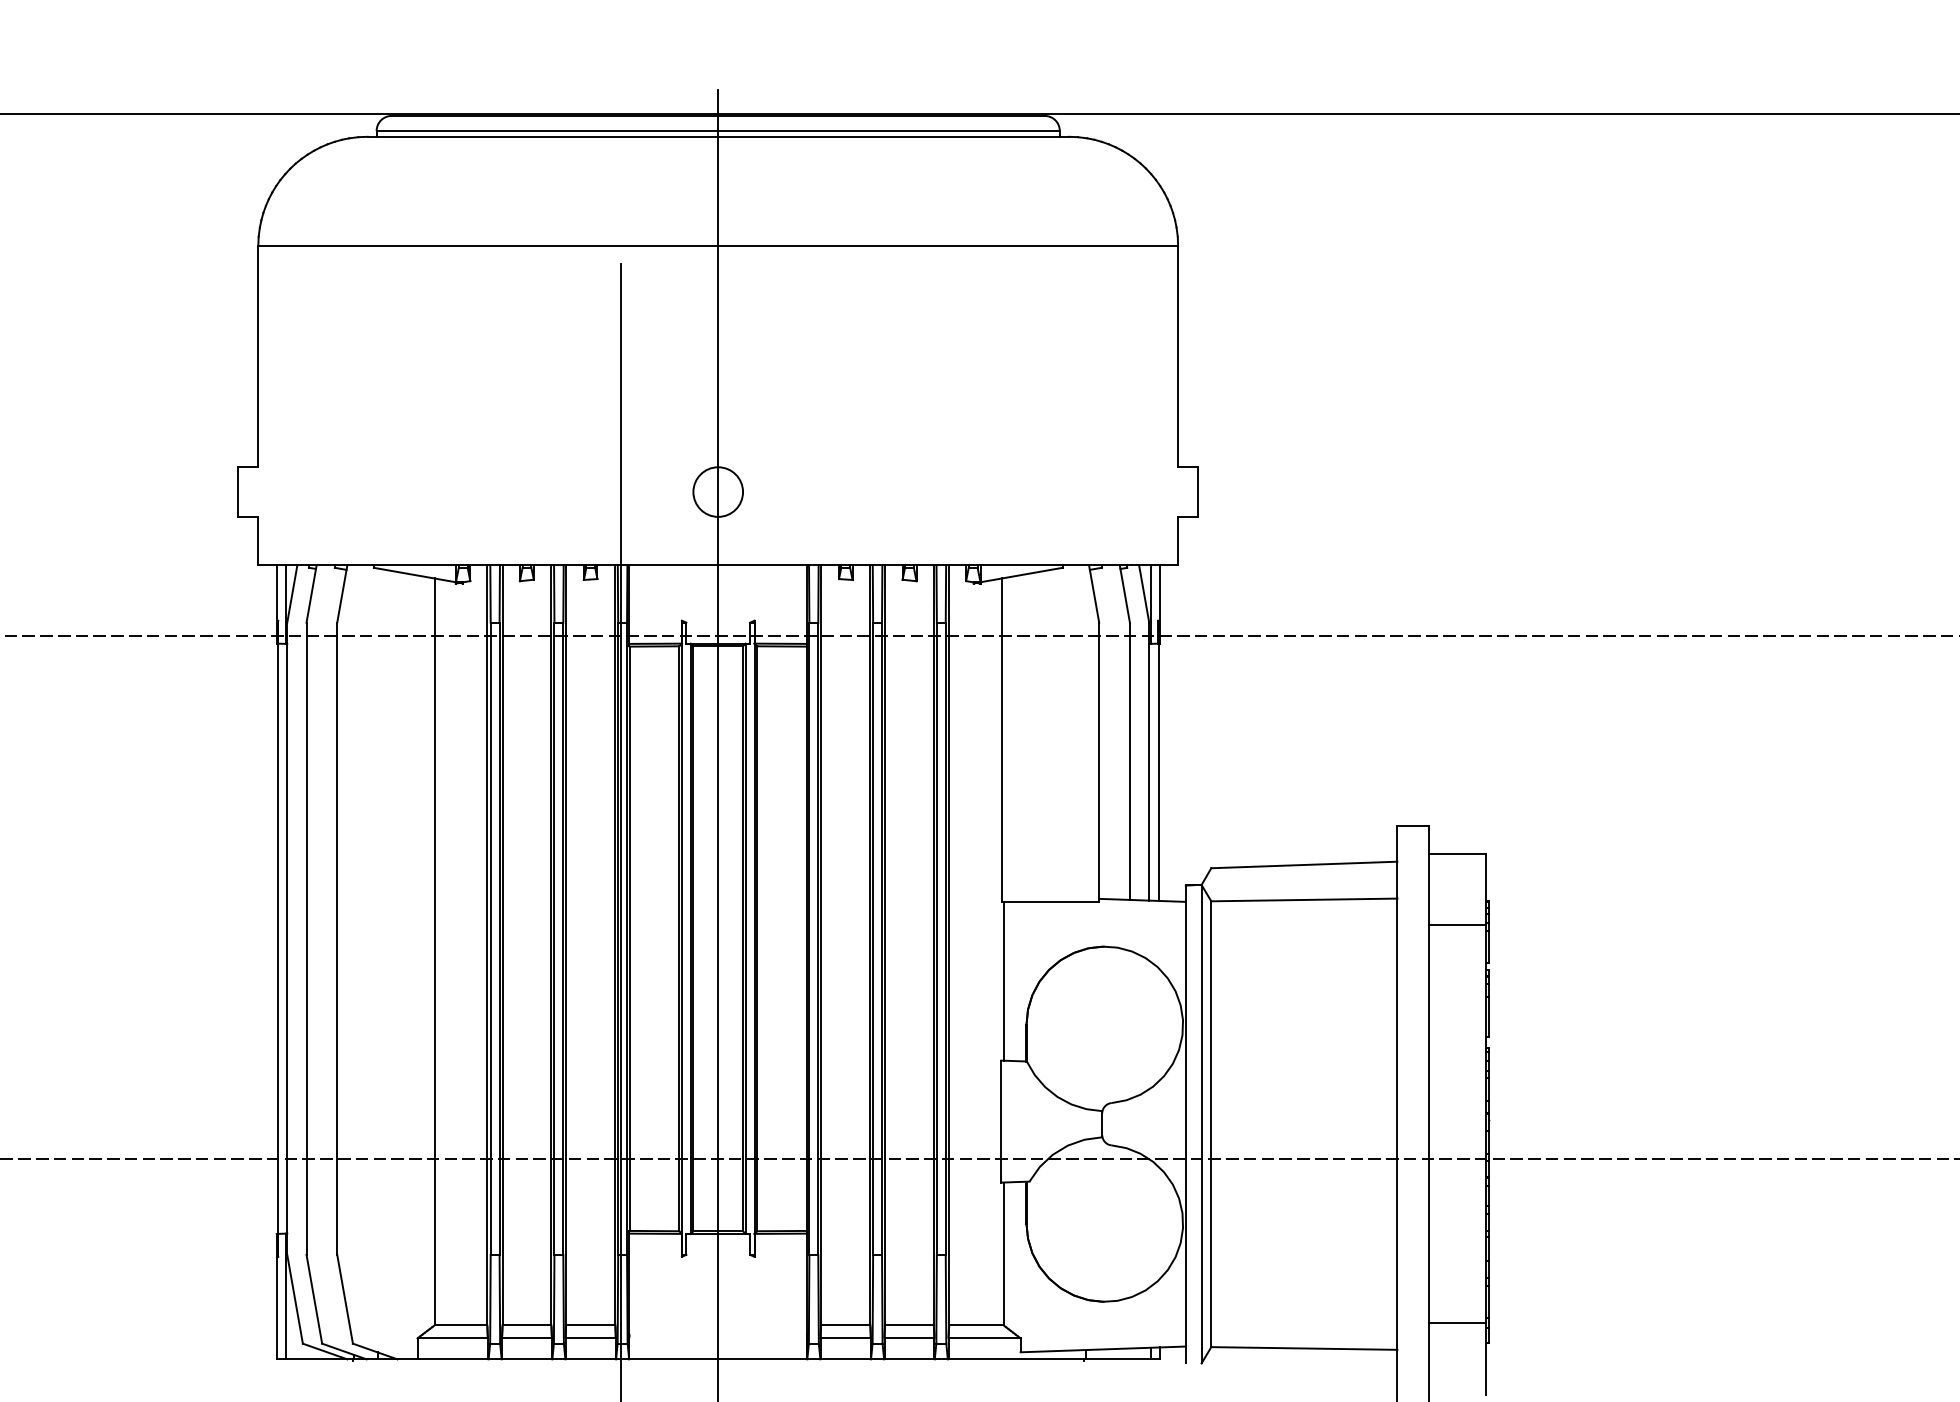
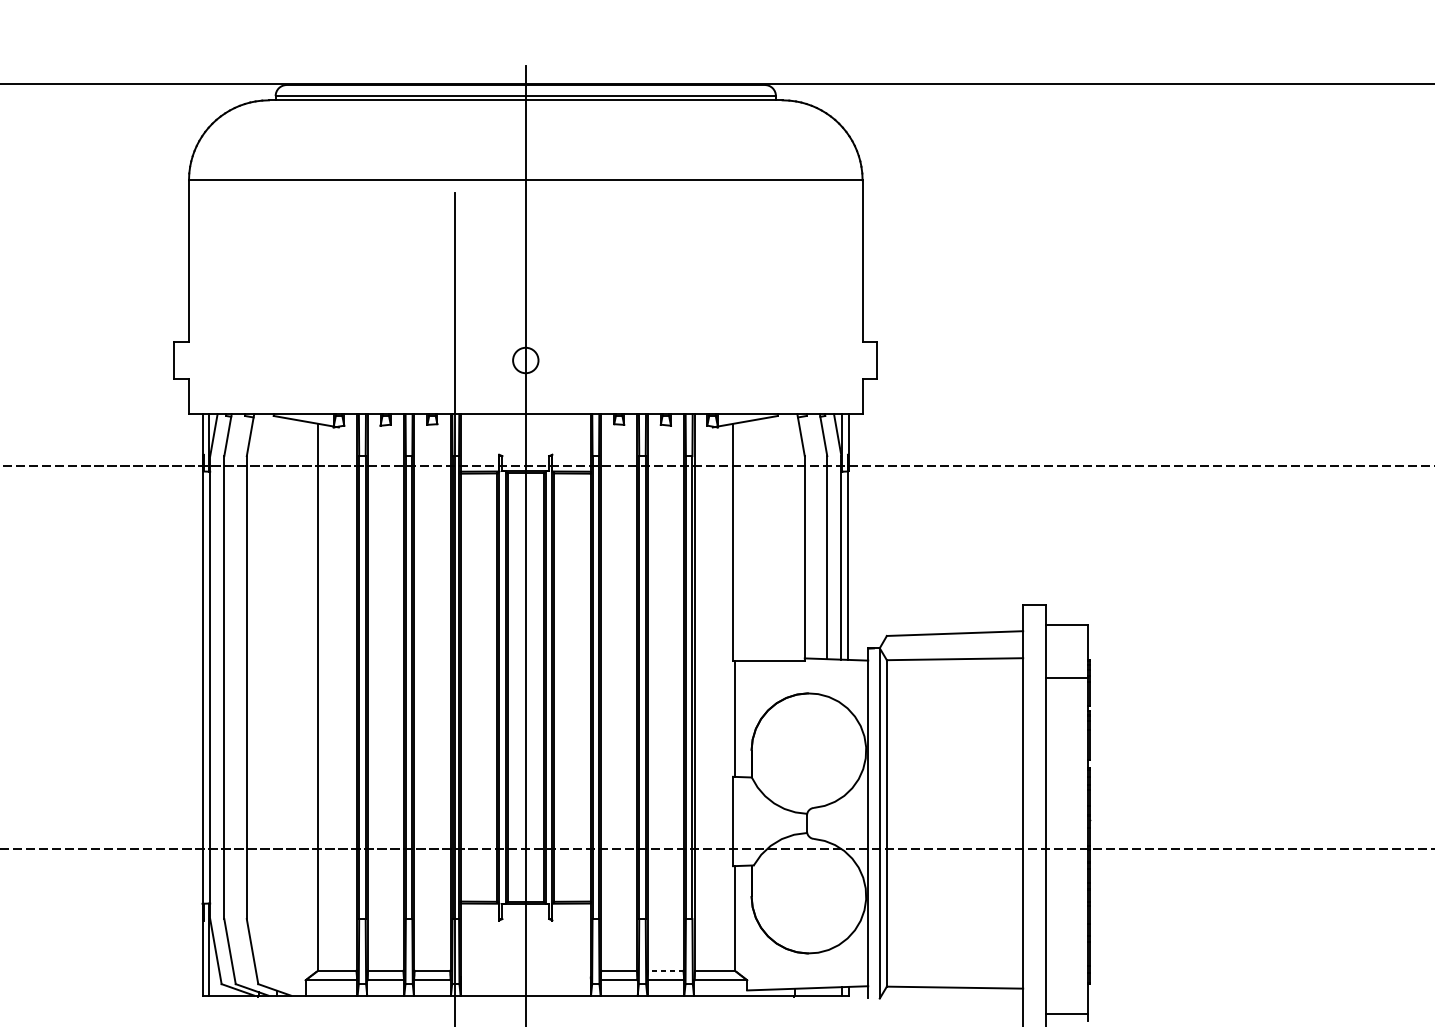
circle: (718, 491) -> (526, 360), size x0.7
line: (1457, 1323) -> (1067, 1014), moved
line: (908, 1325) -> (665, 970), solid -> dashed

